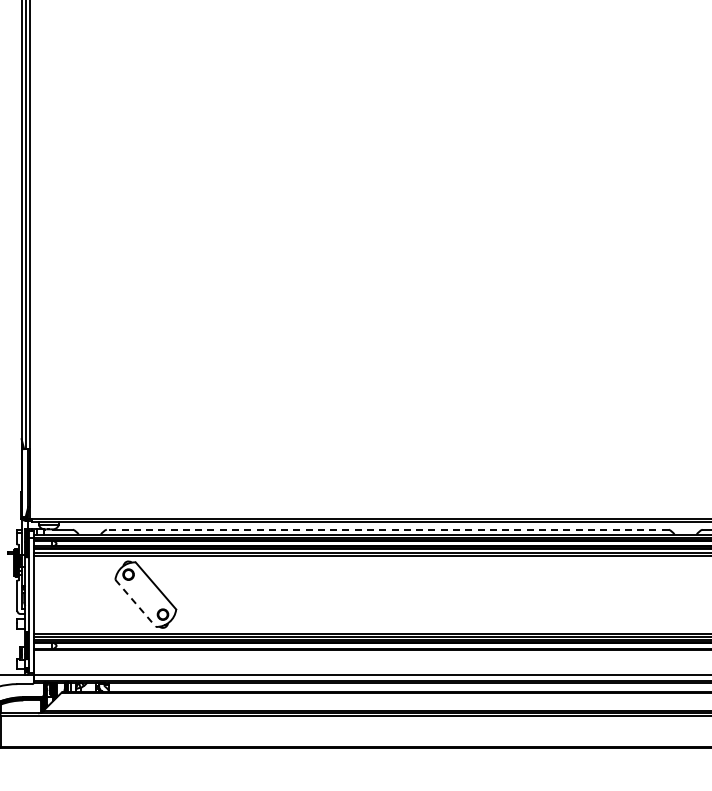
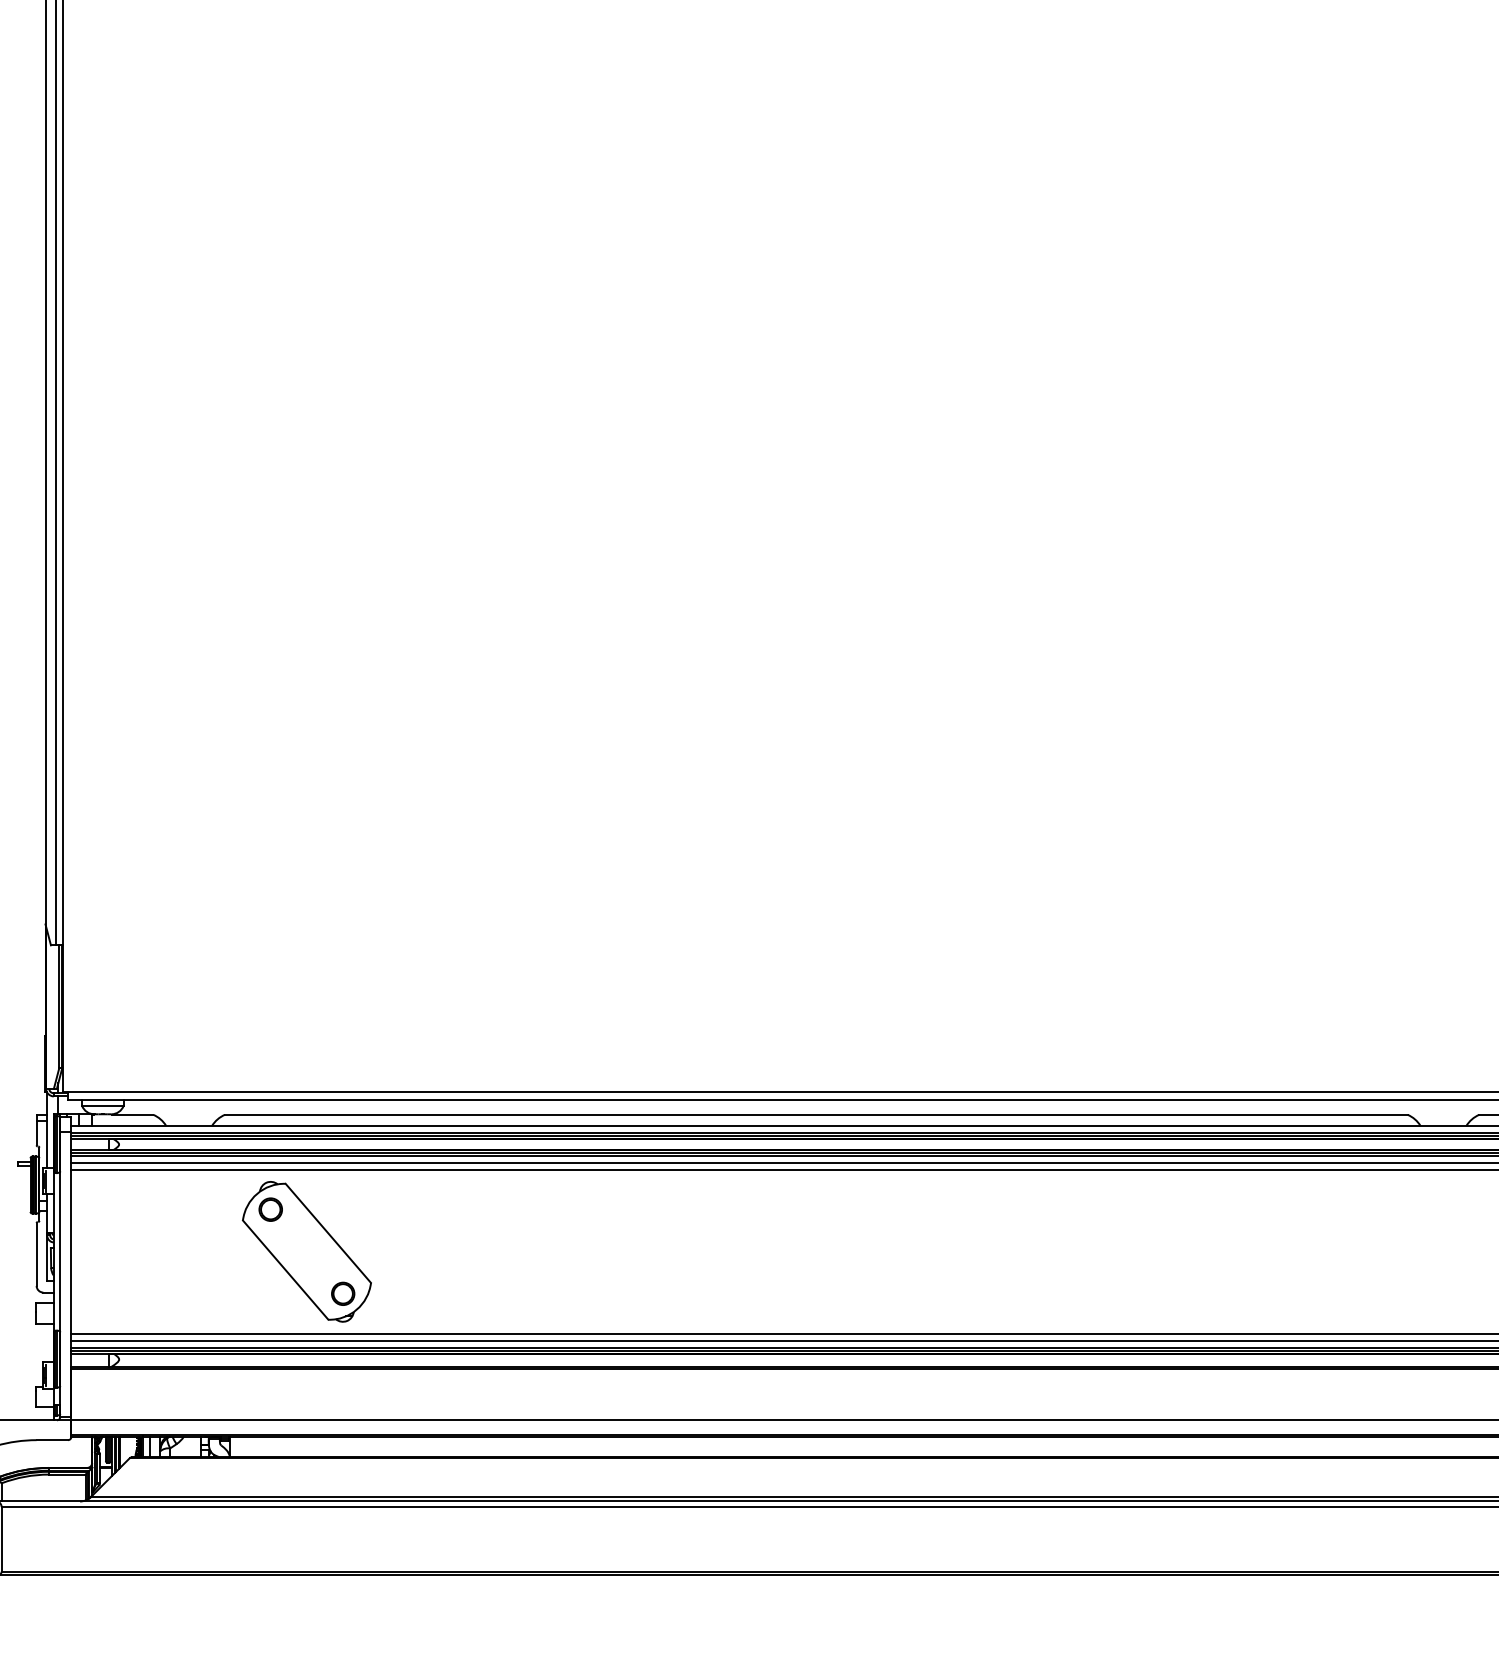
line: (387, 529) -> (815, 1114), dashed -> solid
line: (136, 603) -> (287, 1270), dashed -> solid

